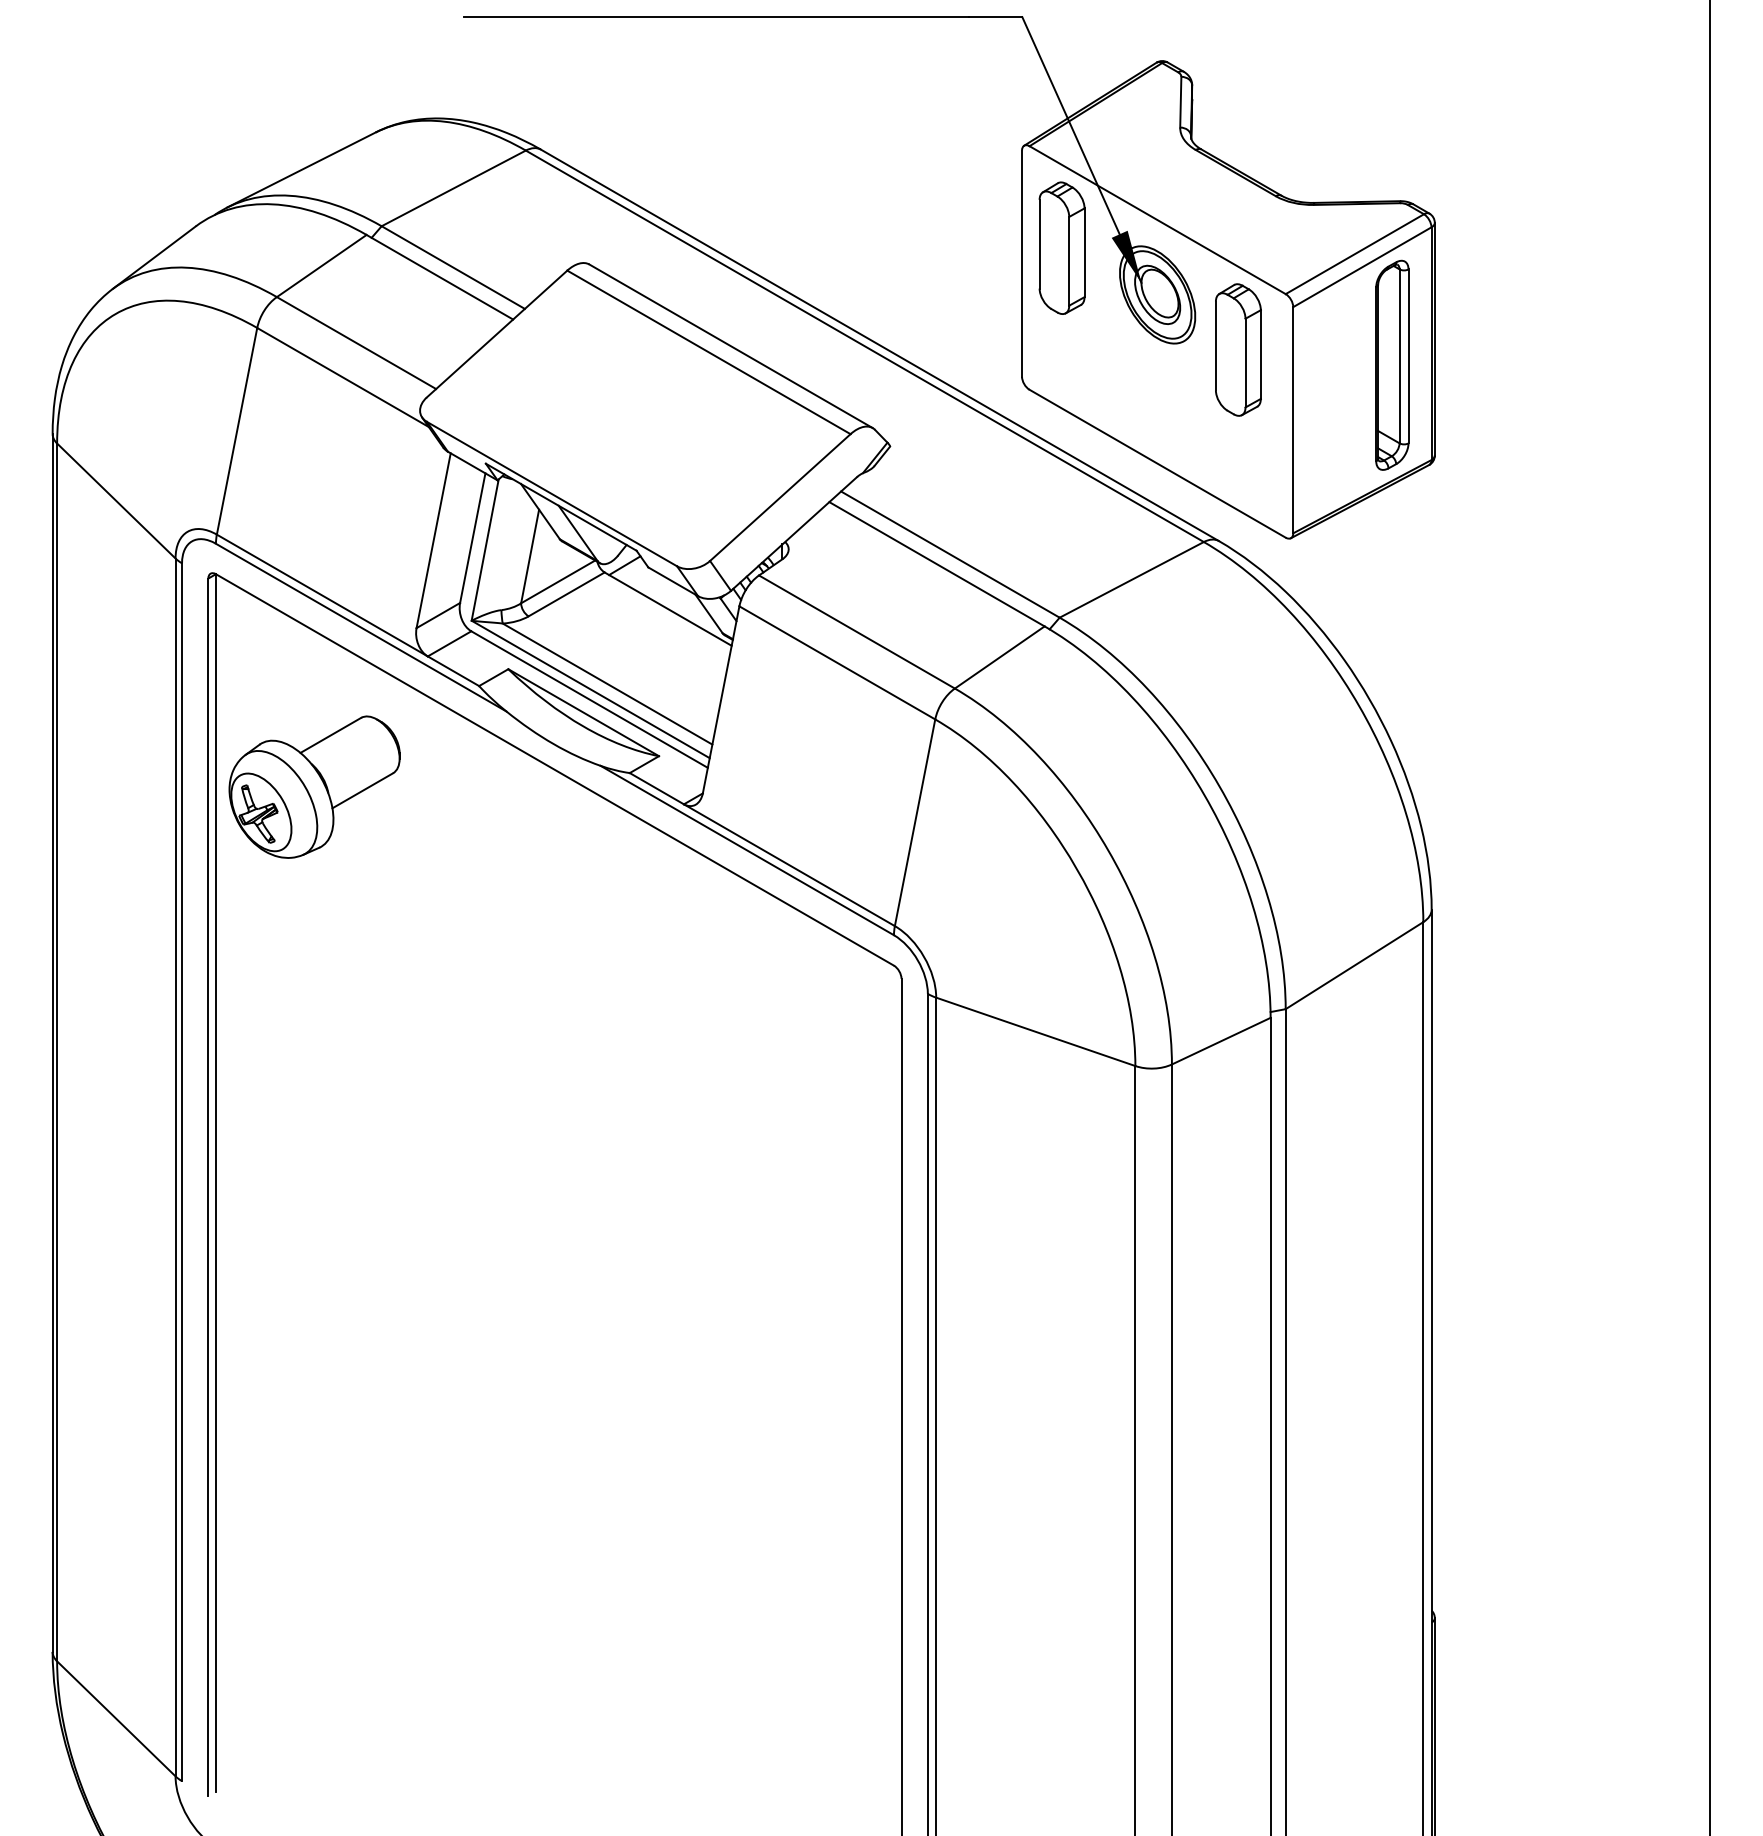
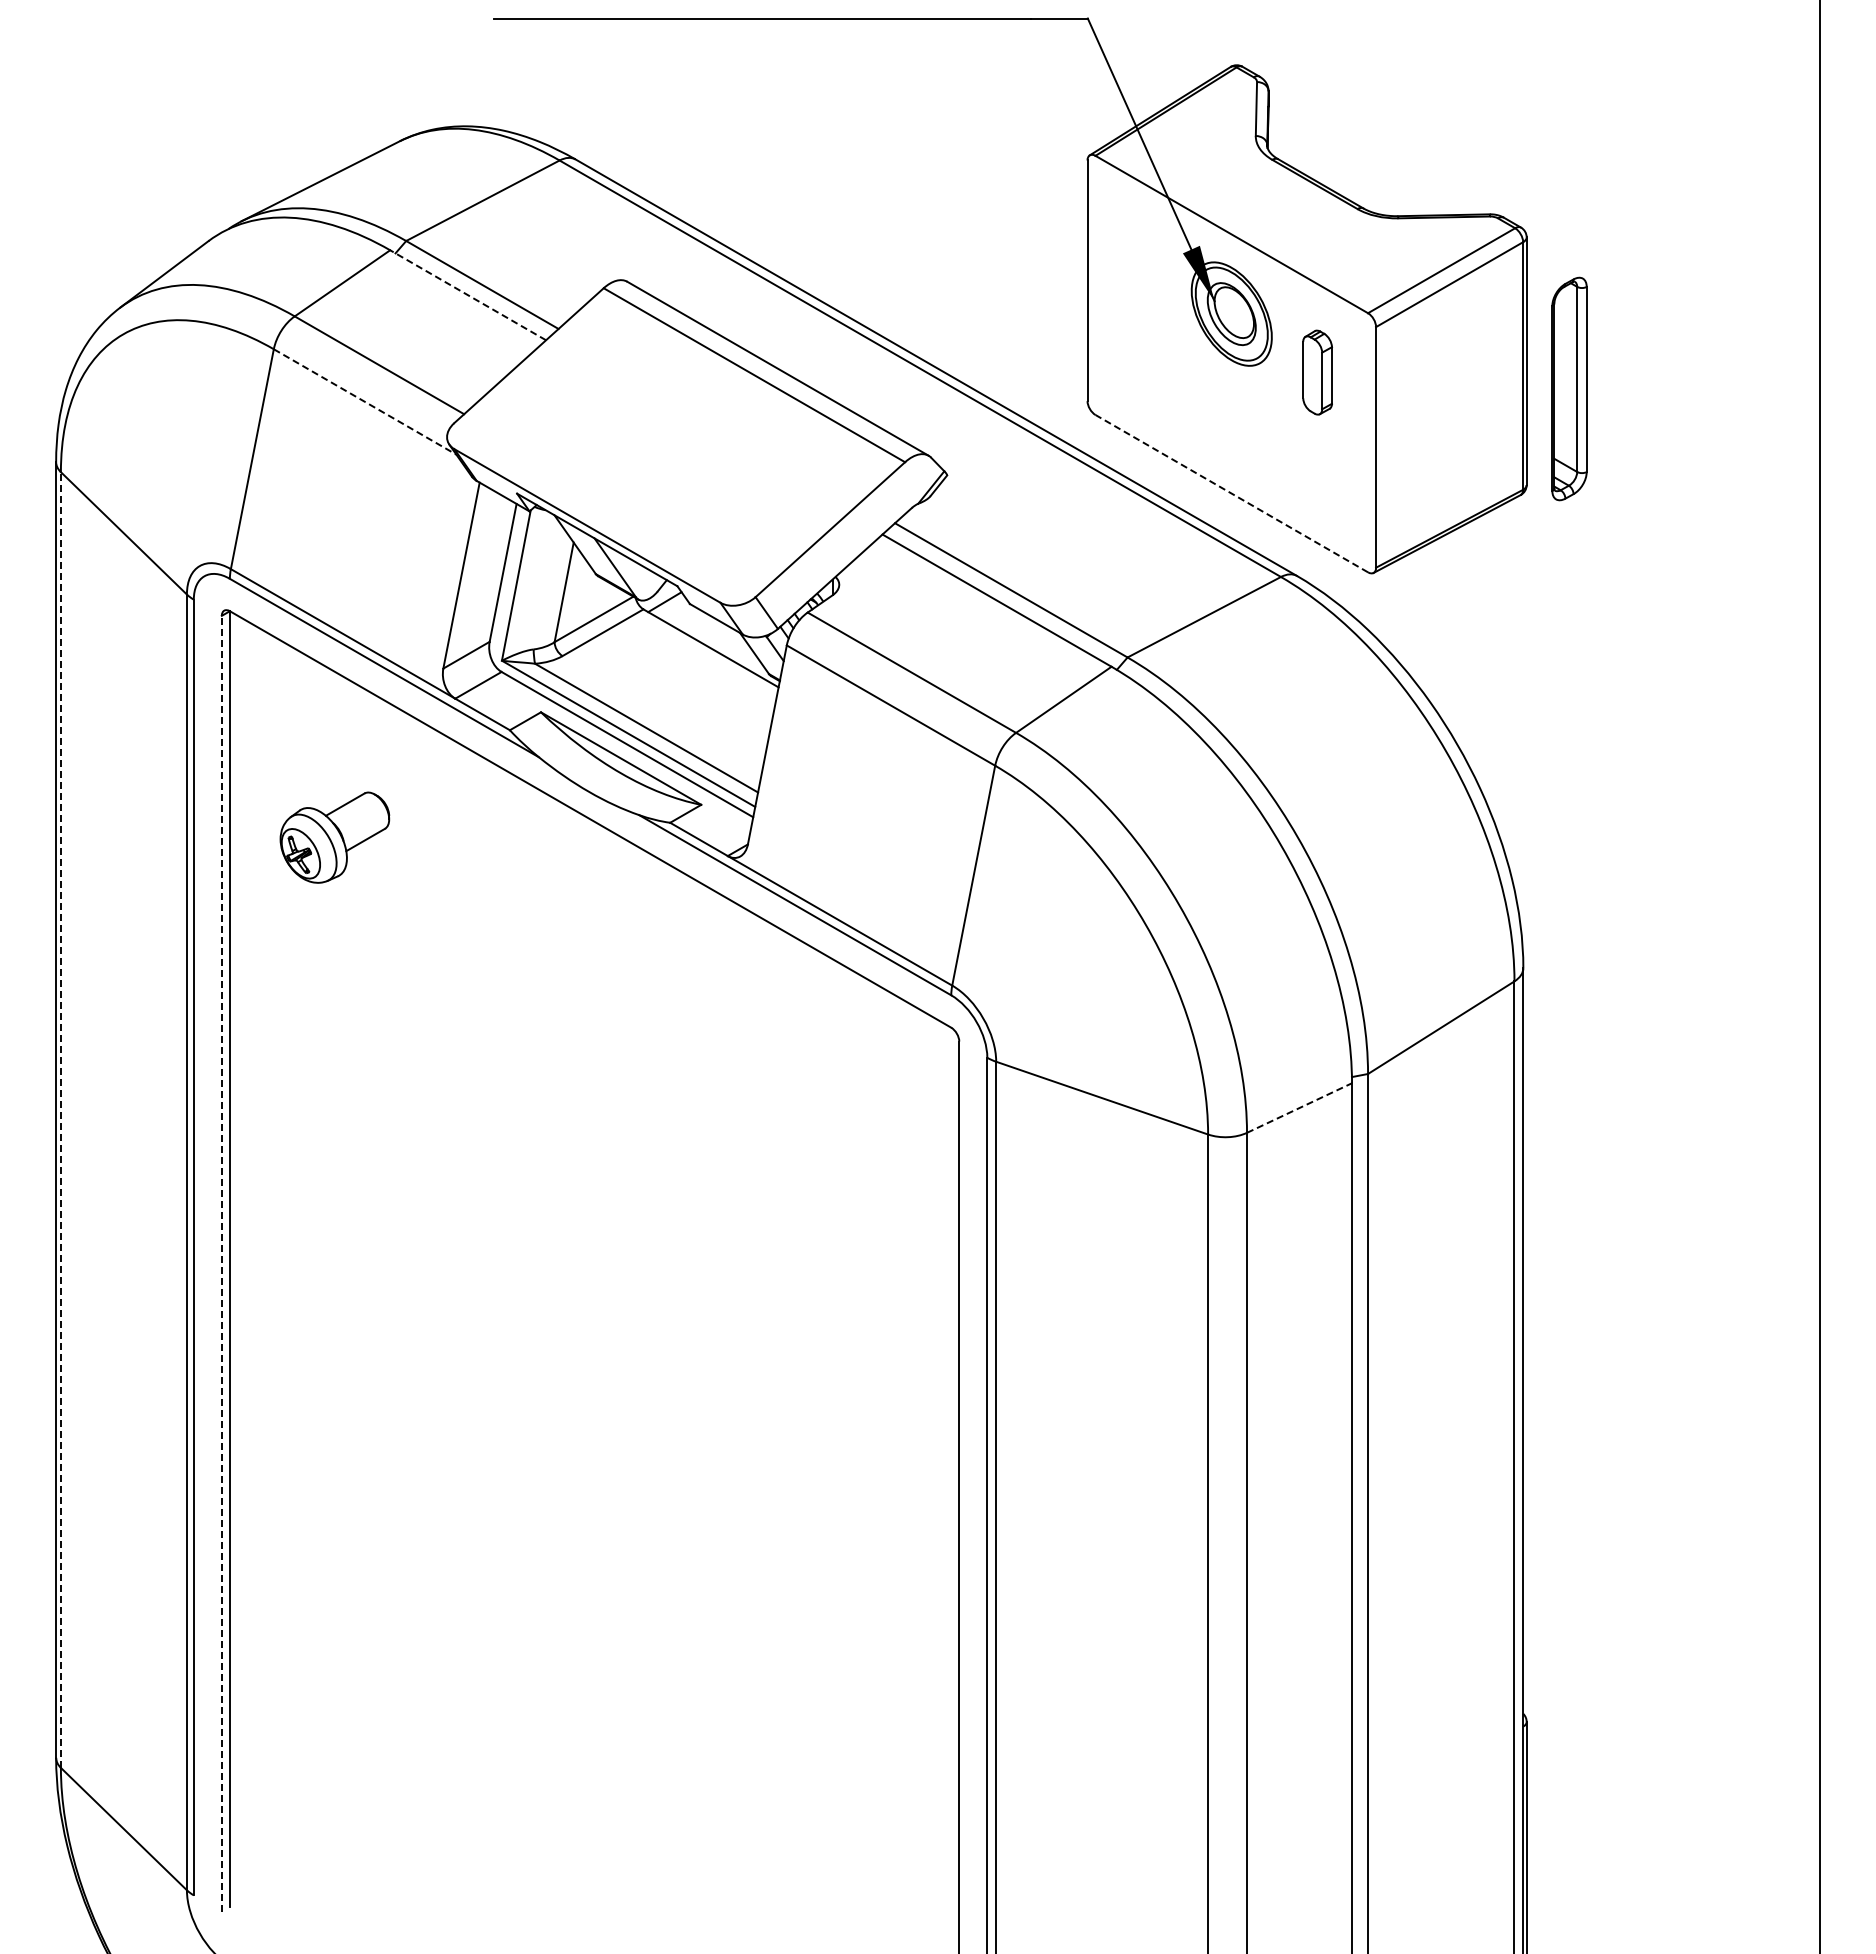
part: (1062, 248) -> (1130, 264), removed
line: (440, 277) -> (468, 295), solid -> dashed
part: (1238, 349) -> (1317, 372), size x0.6
part: (1392, 364) -> (1569, 388), moved
line: (343, 378) -> (365, 402), solid -> dashed
line: (1157, 463) -> (1231, 493), solid -> dashed
part: (314, 786) -> (334, 837), size x0.6
line: (1221, 1040) -> (1299, 1107), solid -> dashed
line: (56, 1052) -> (60, 1120), solid -> dashed
line: (208, 1187) -> (221, 1263), solid -> dashed

